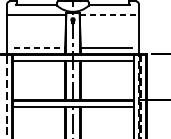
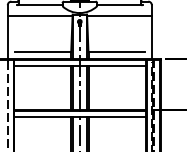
line: (110, 14) -> (120, 16), dashed -> solid
line: (39, 47) -> (43, 52), dashed -> solid

